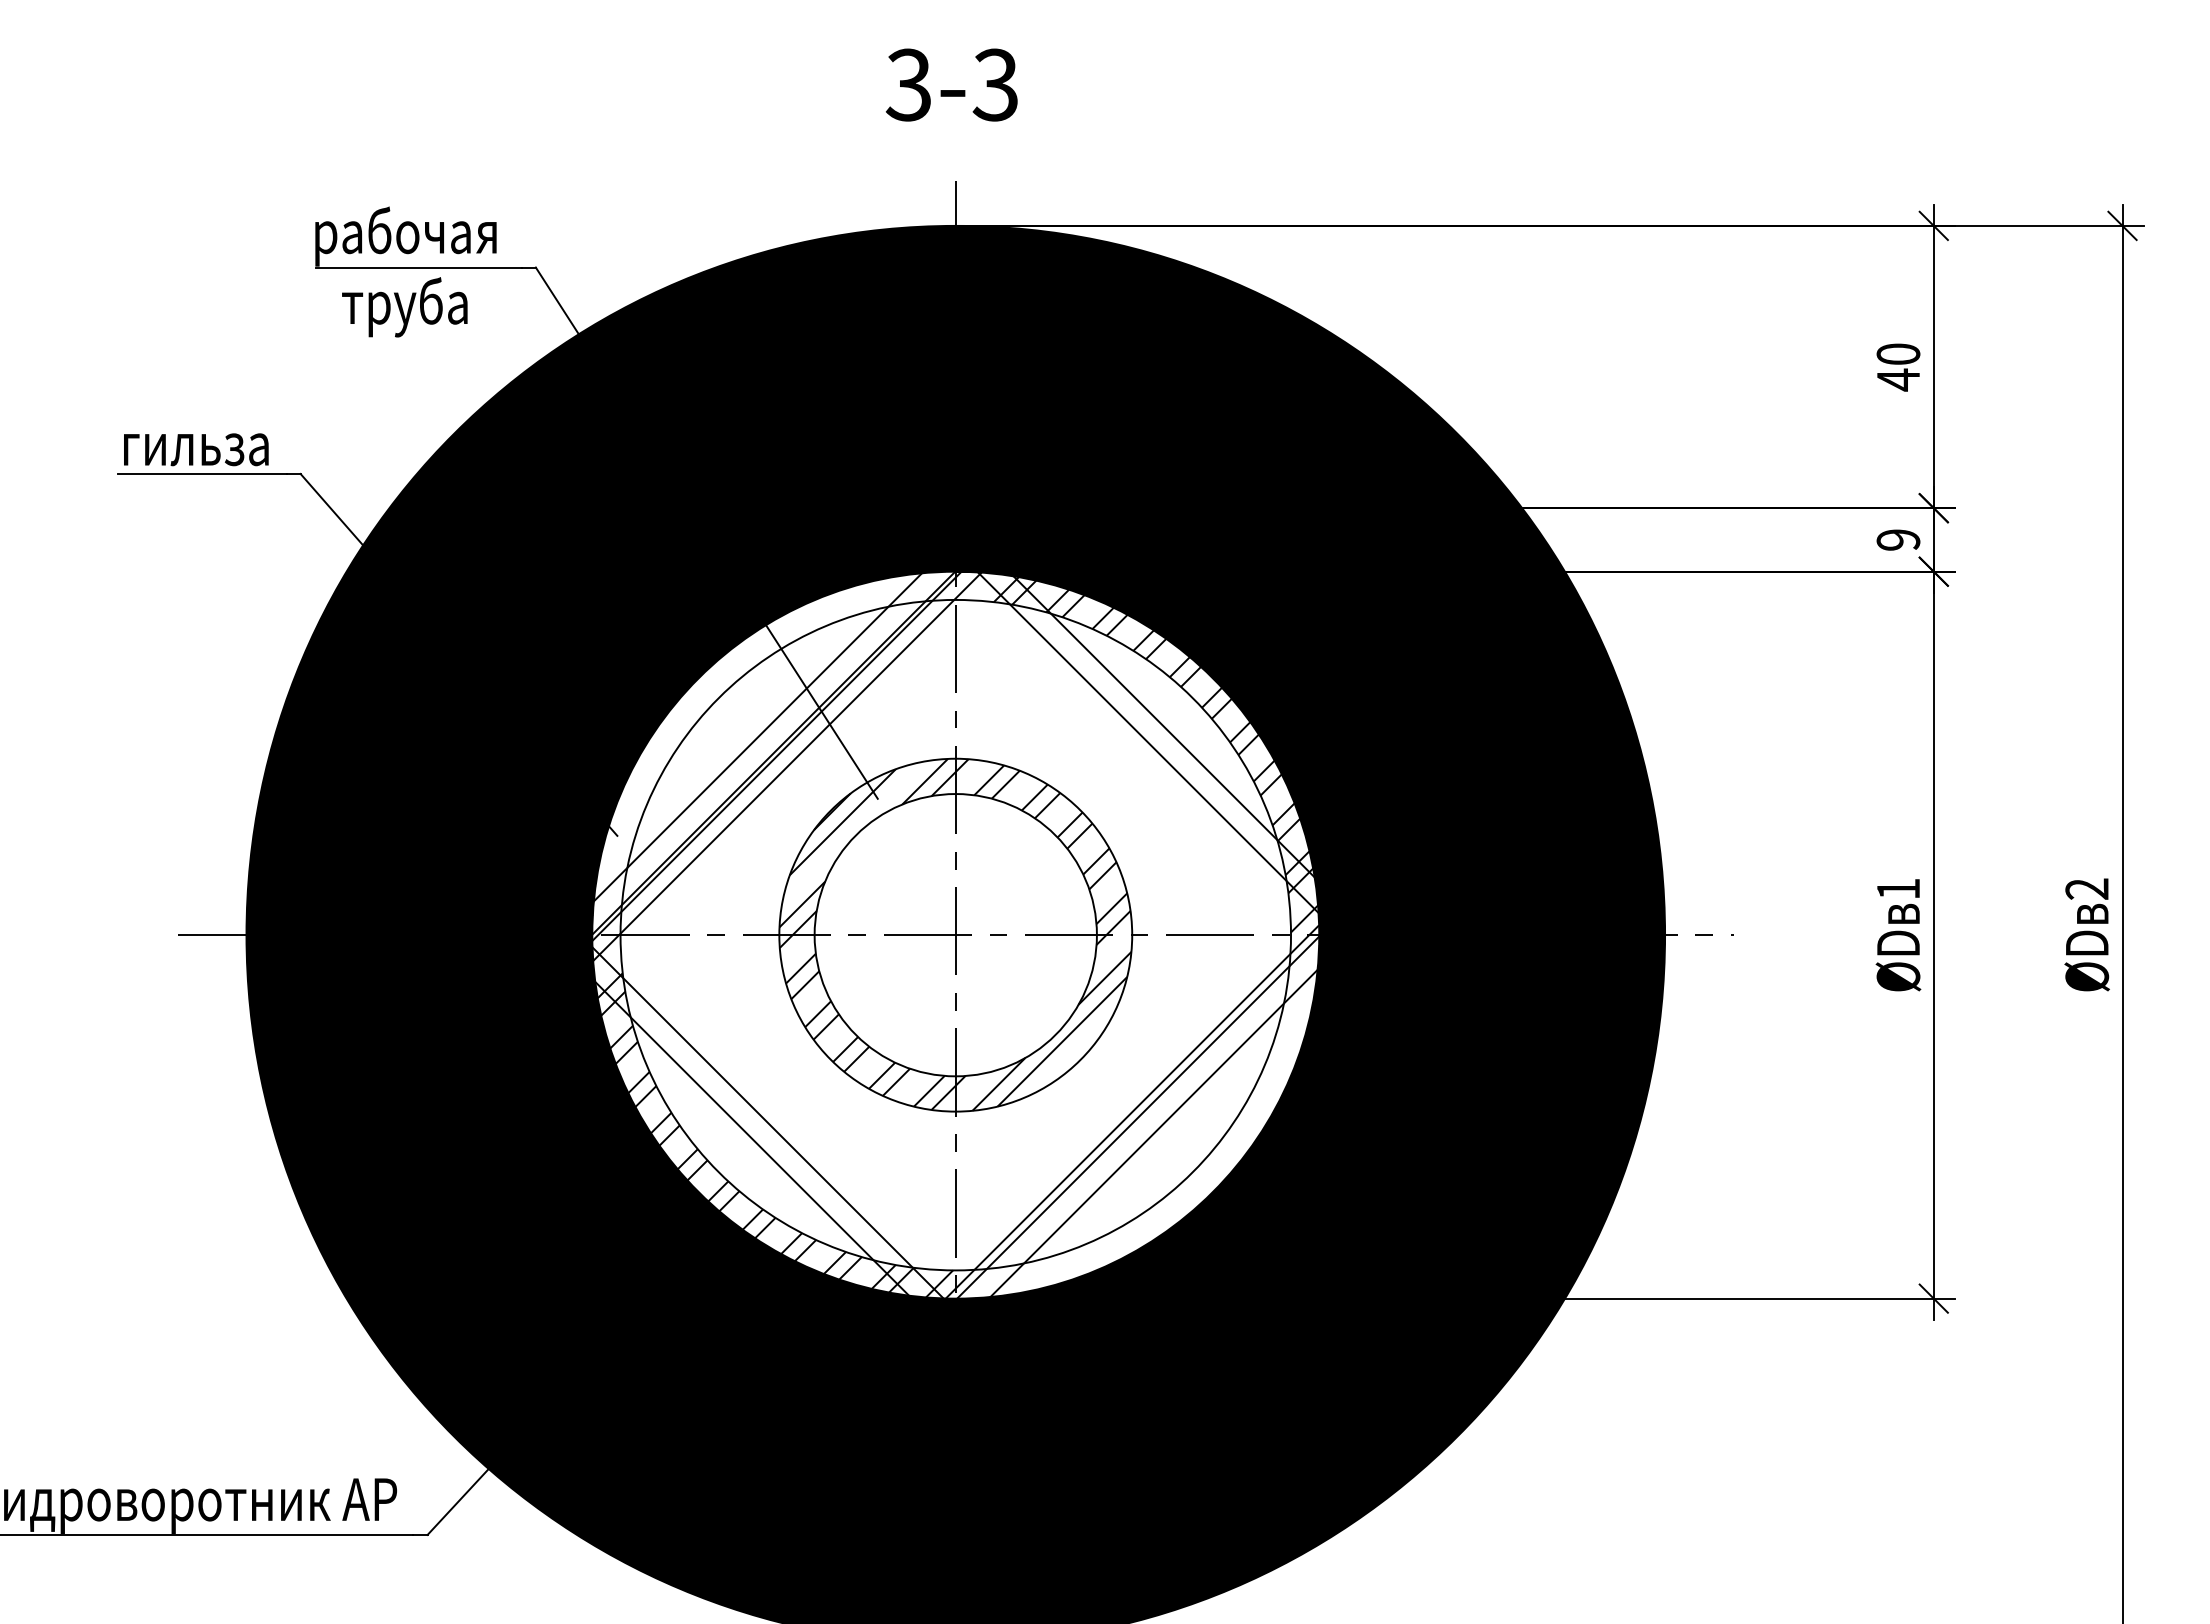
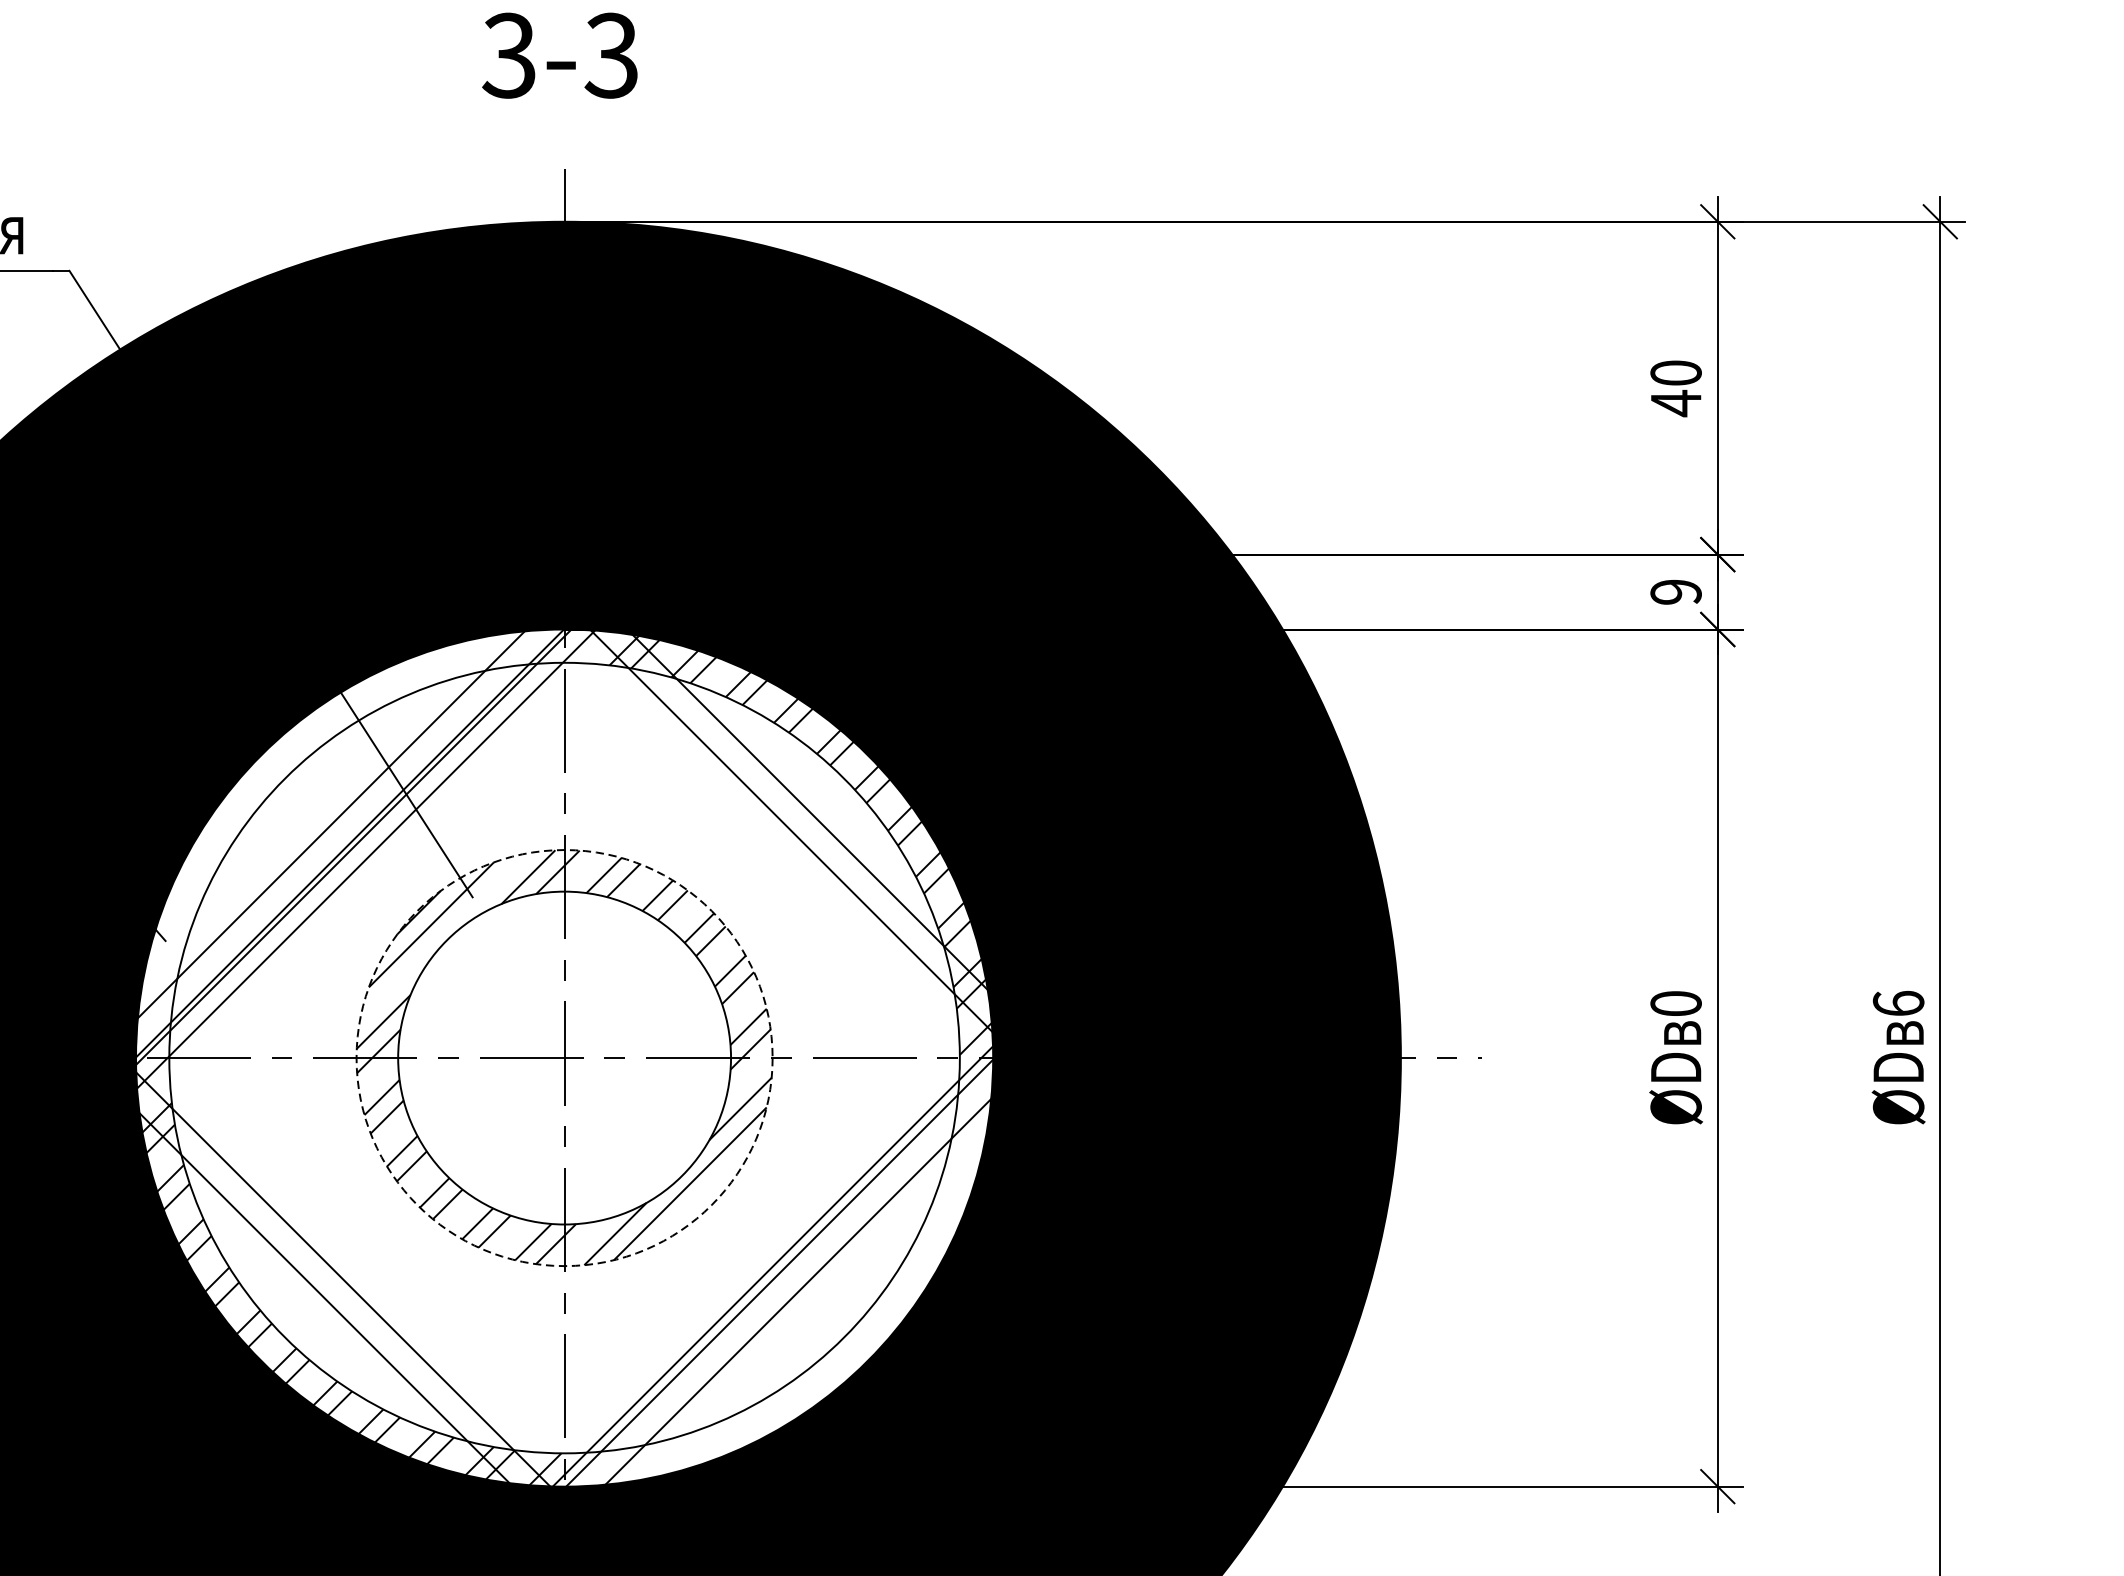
text: (1898, 888) -> (1676, 1003), 1 -> 0
text: (2087, 888) -> (1899, 1003), 2 -> 6
circle: (955, 934) -> (564, 1057), solid -> dashed

